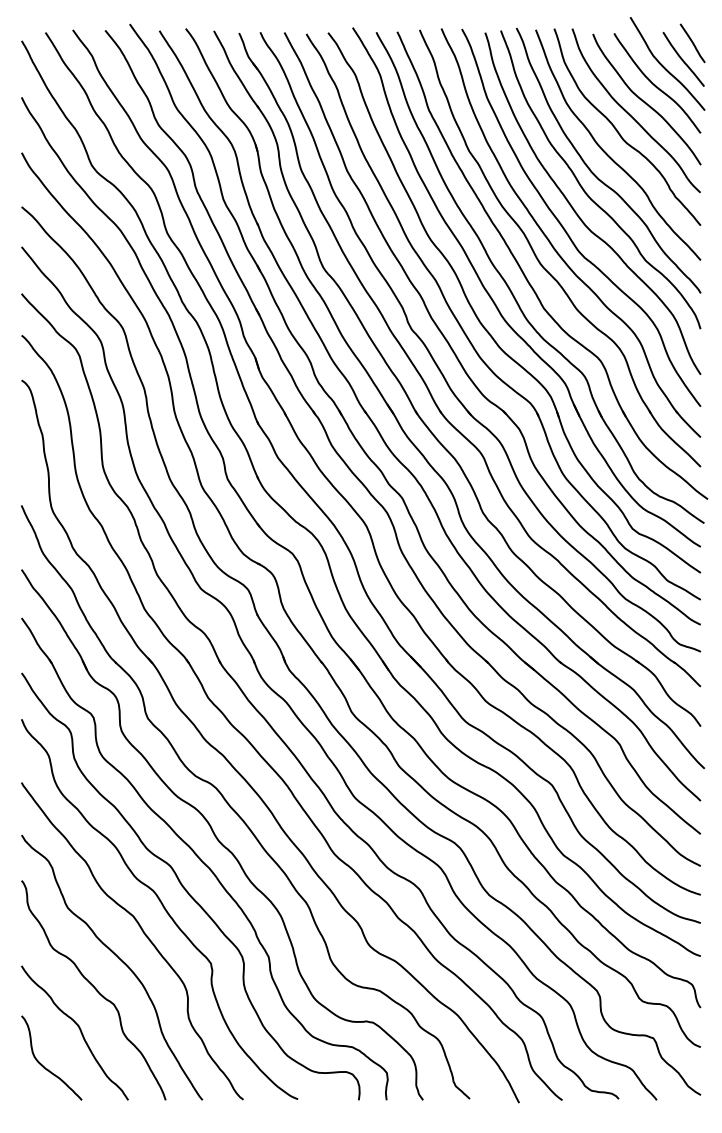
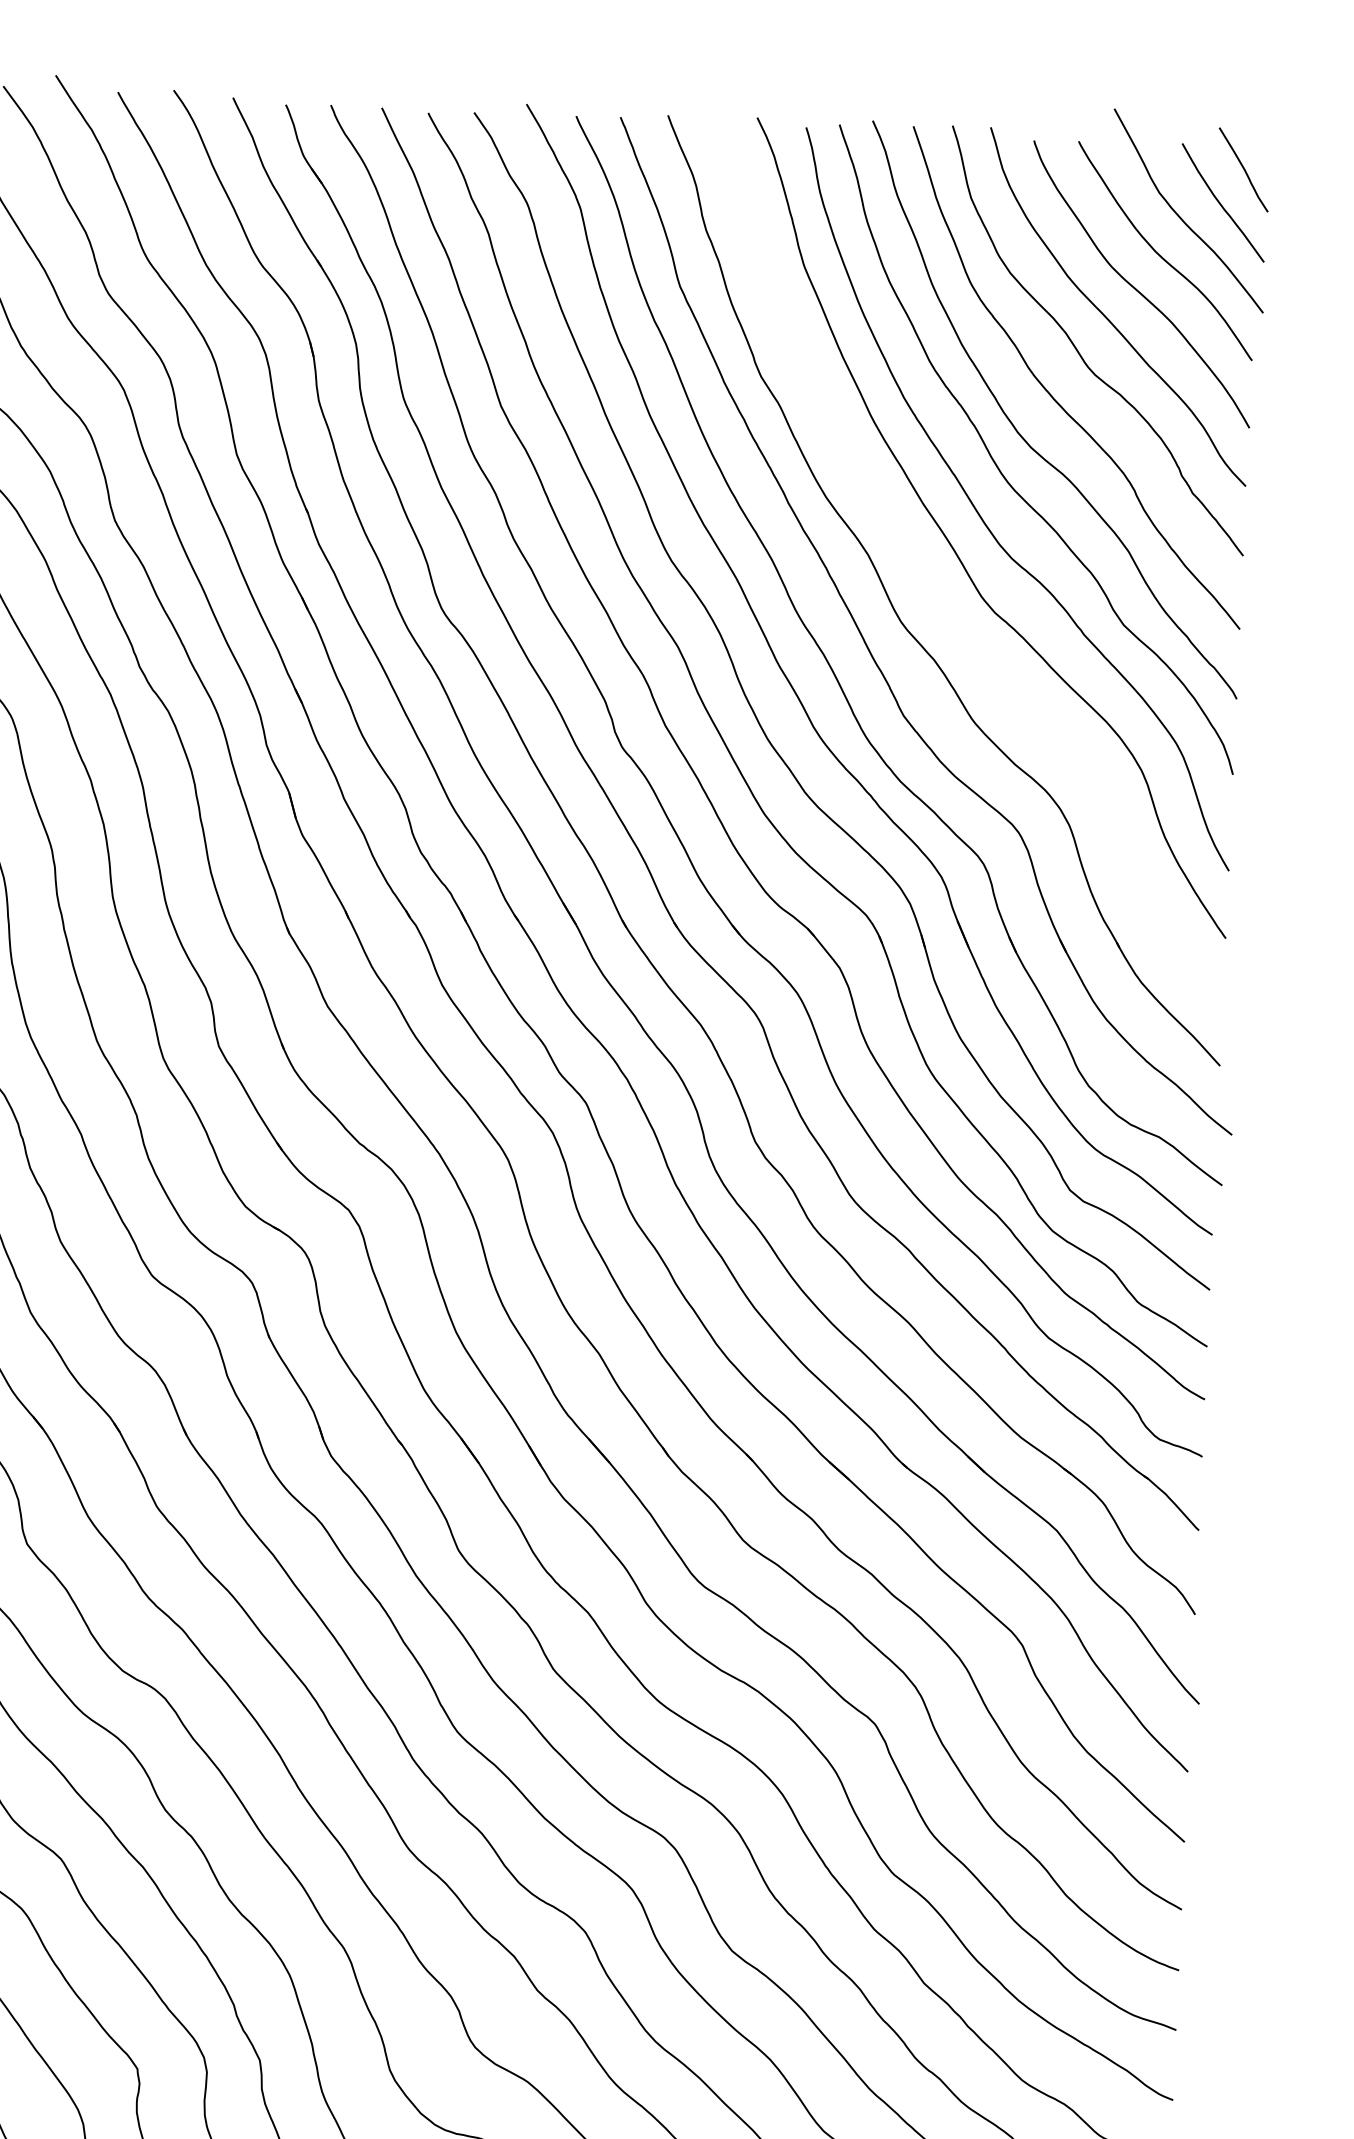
part: (553, 245) -> (930, 583), removed

